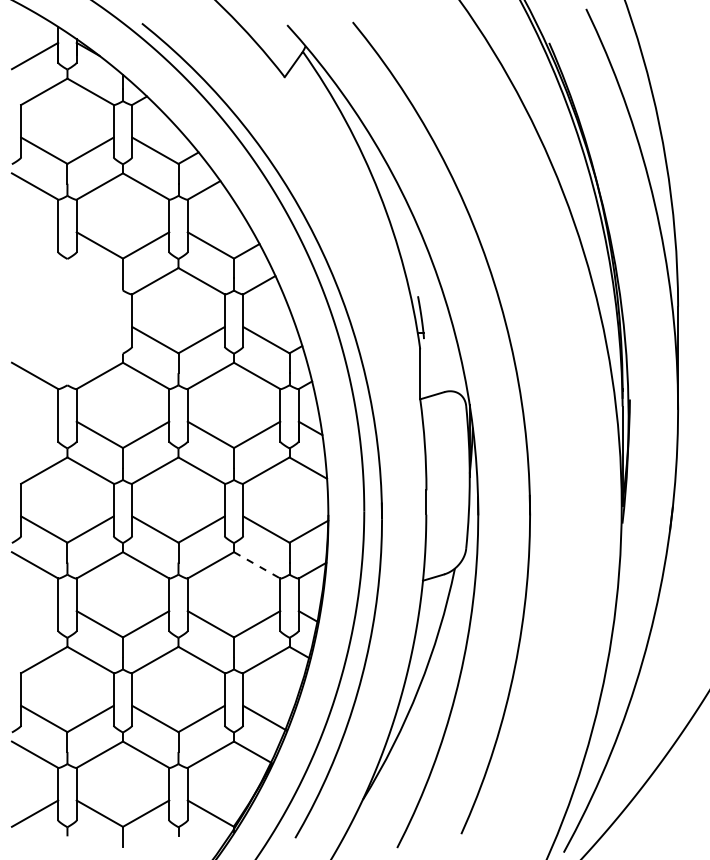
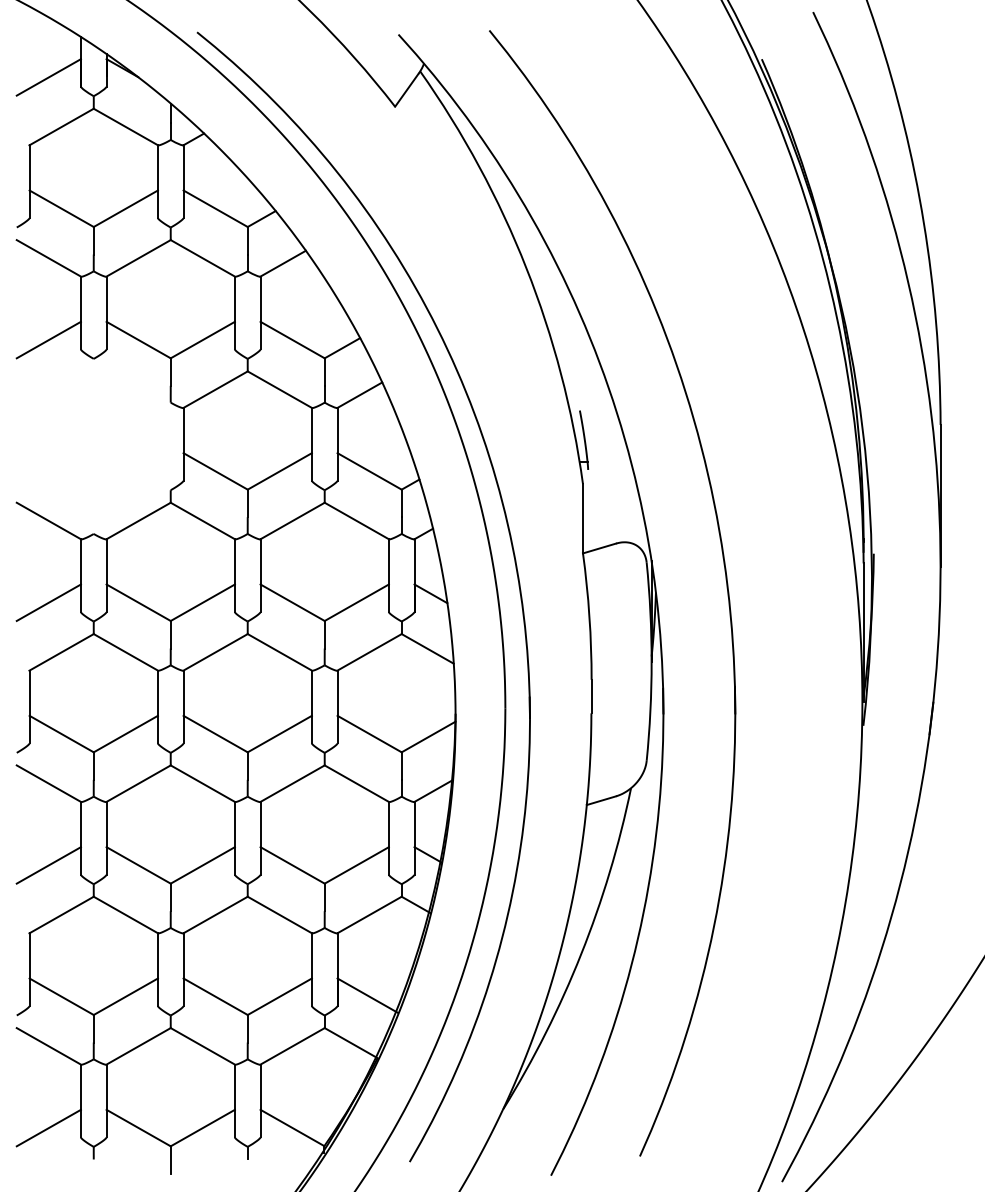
line: (34, 245) -> (48, 339), added
line: (34, 434) -> (48, 602), added
line: (257, 565) -> (357, 783), dashed -> solid
line: (34, 624) -> (48, 865), added

